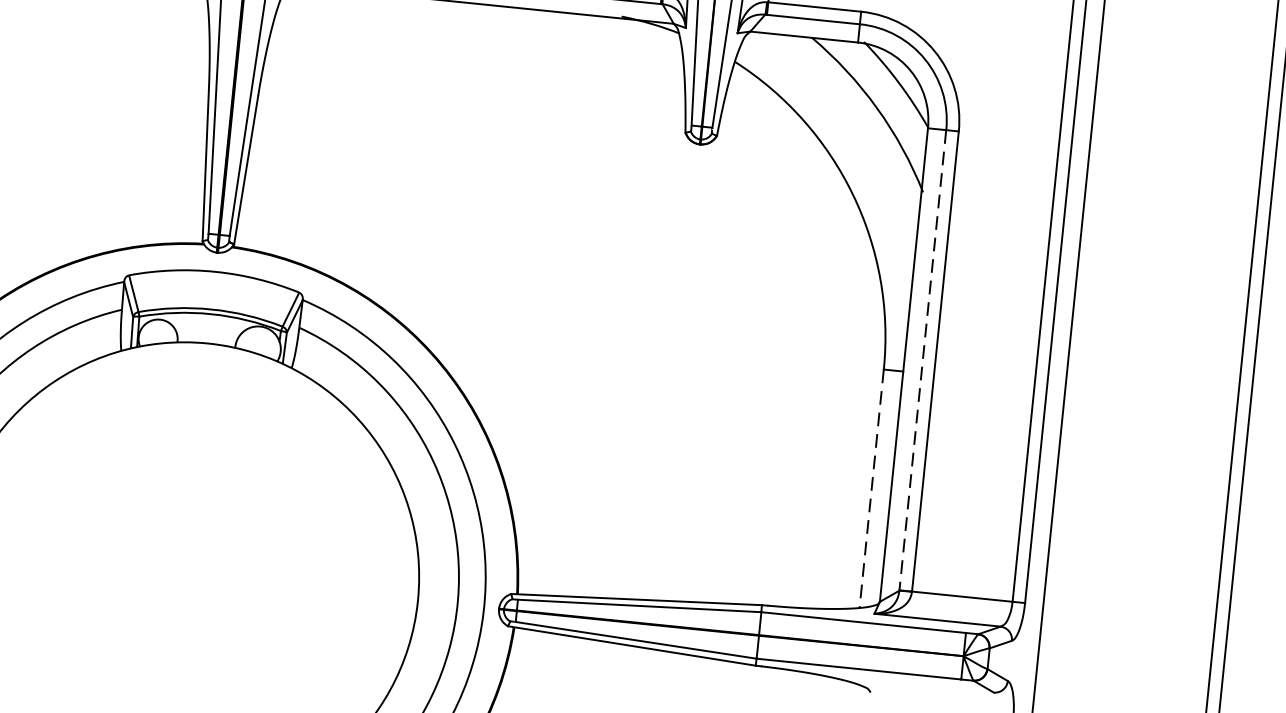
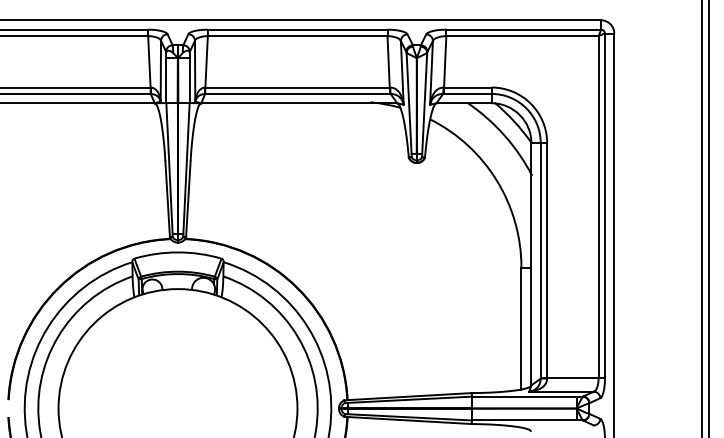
line: (922, 359) -> (540, 260), dashed -> solid
line: (871, 488) -> (521, 328), dashed -> solid

